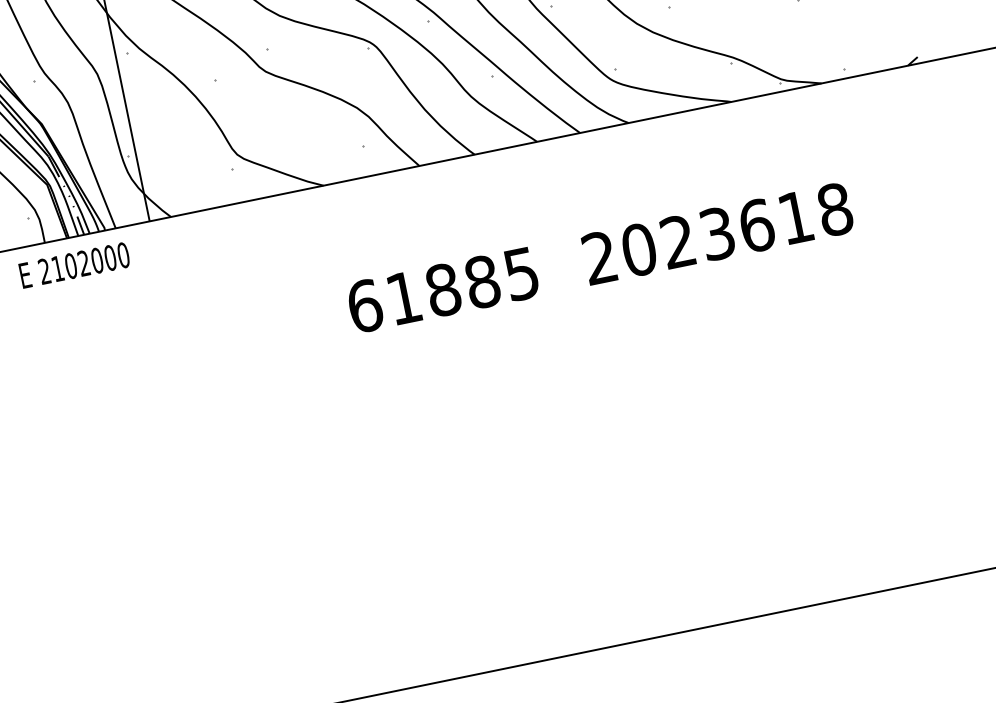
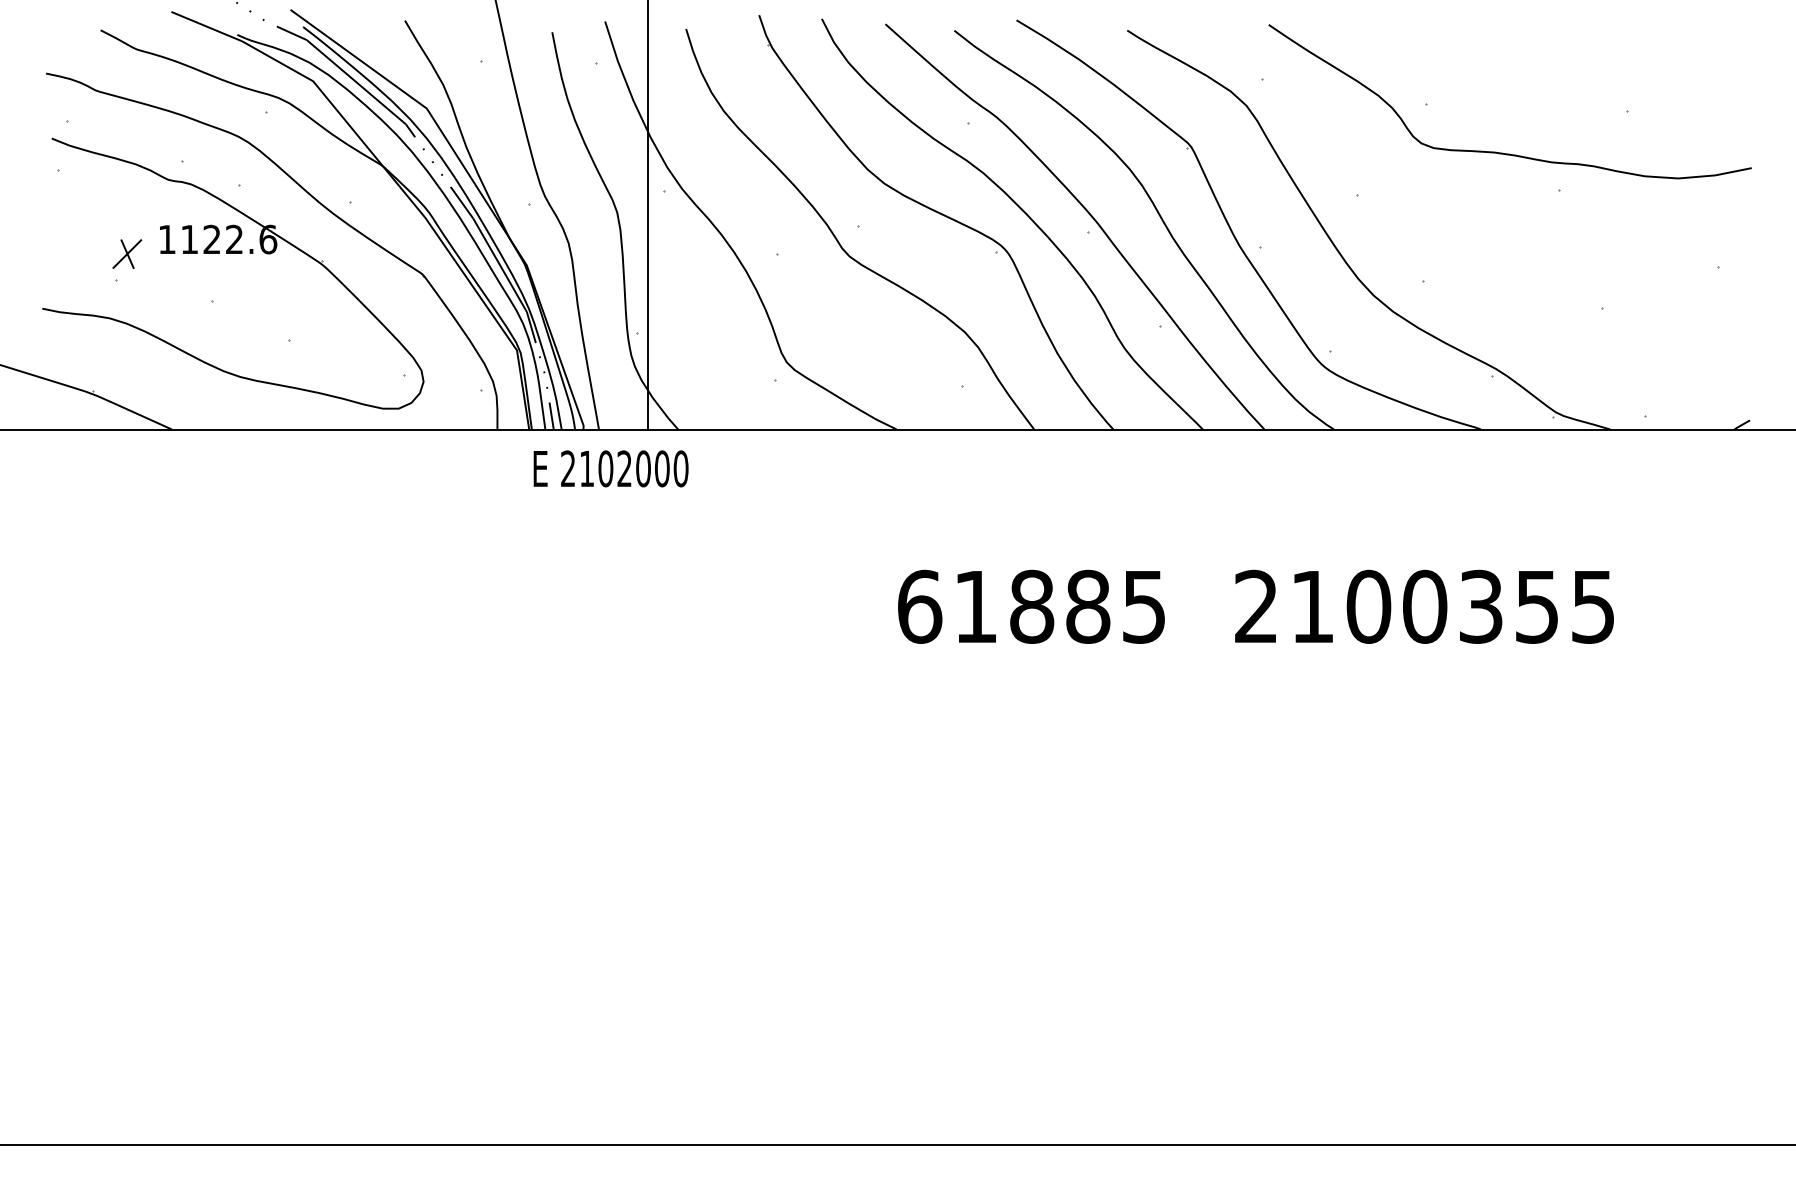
text: (736, 229) -> (1452, 606), 2023618 -> 2100355
text: (74, 265) -> (610, 468), moved

